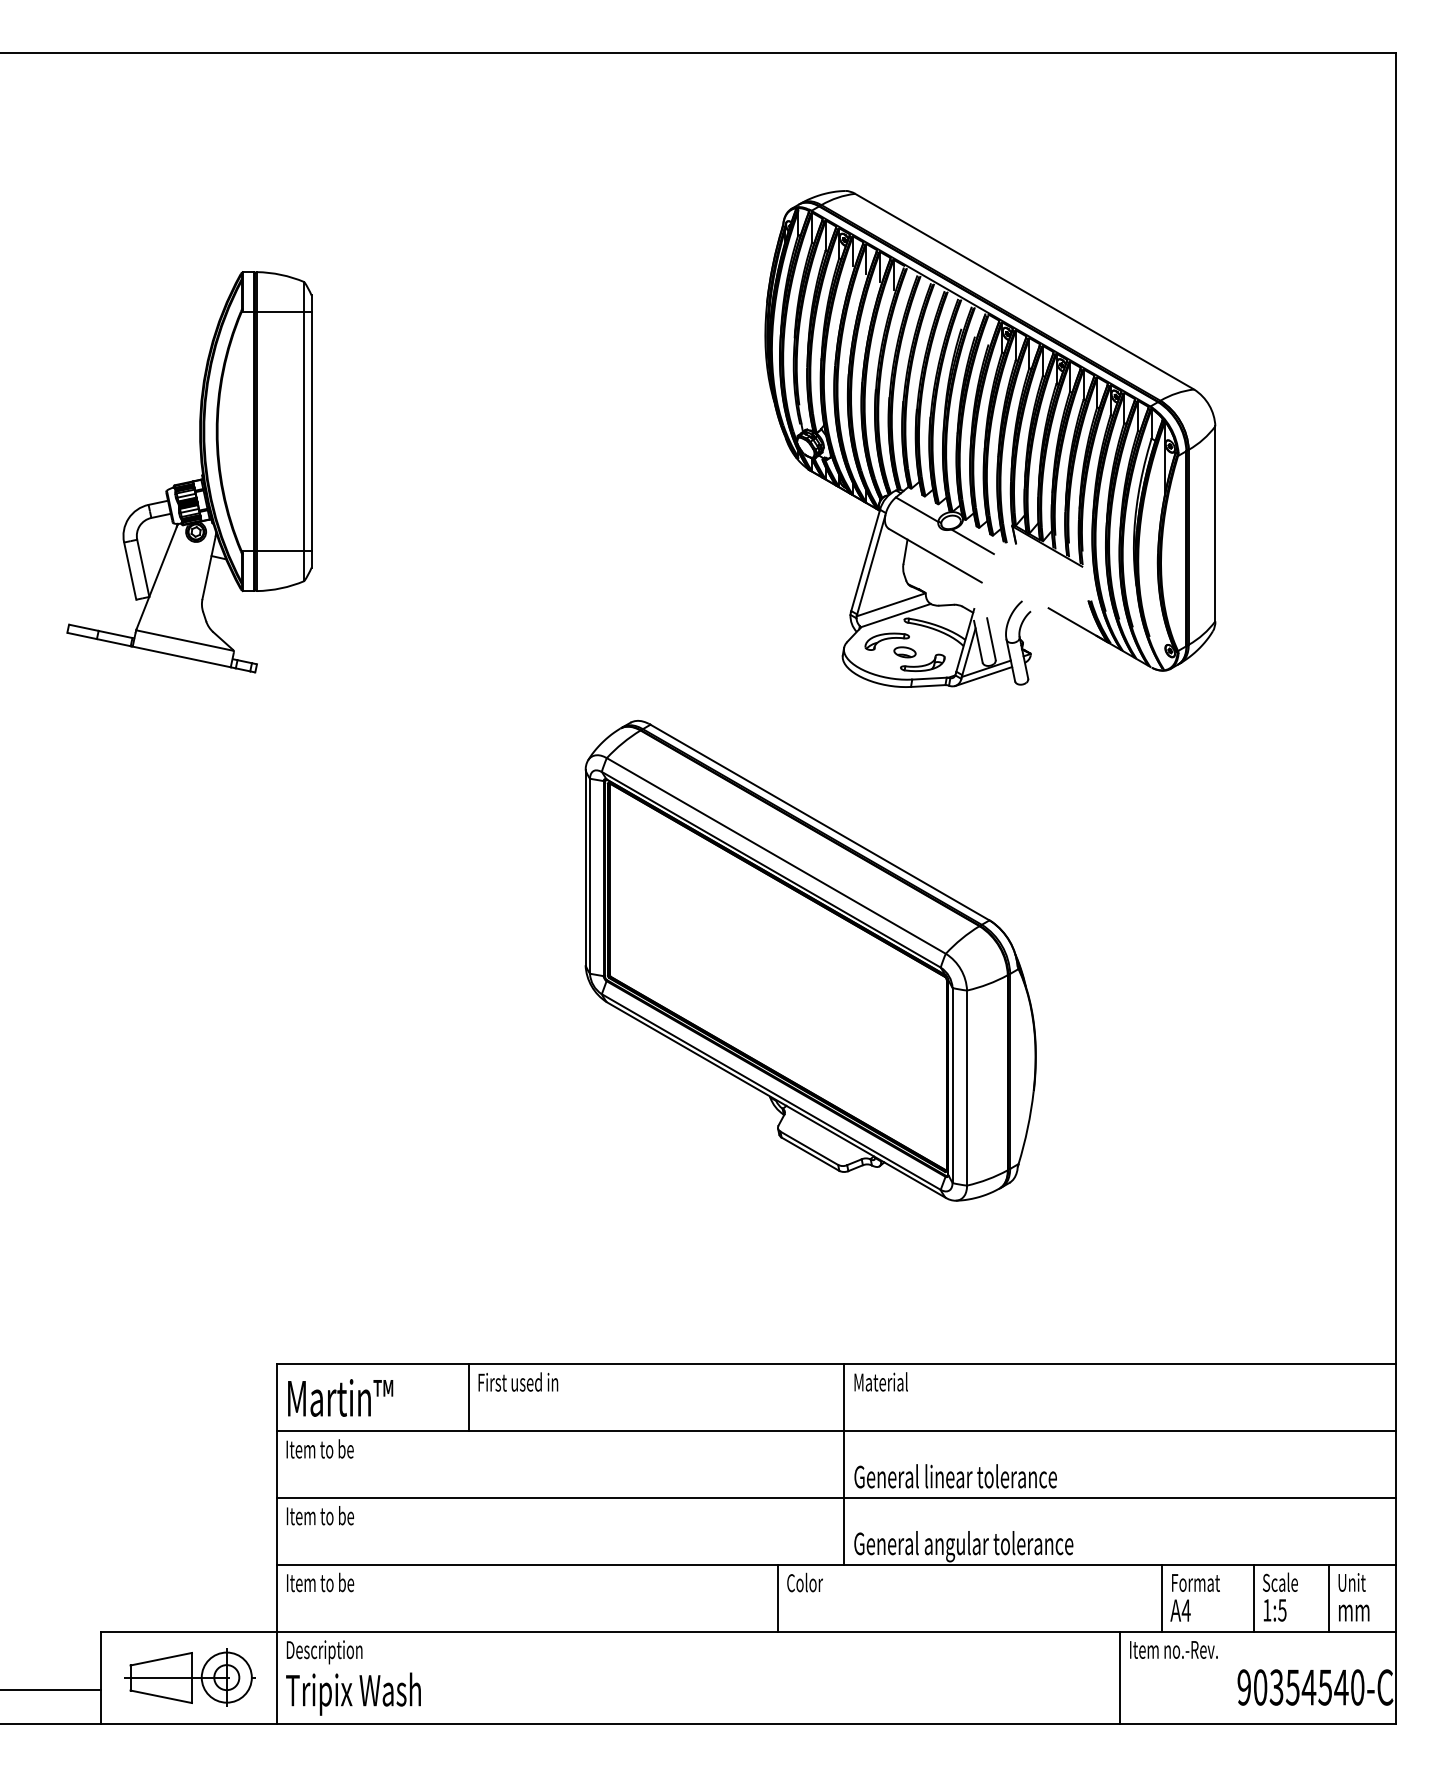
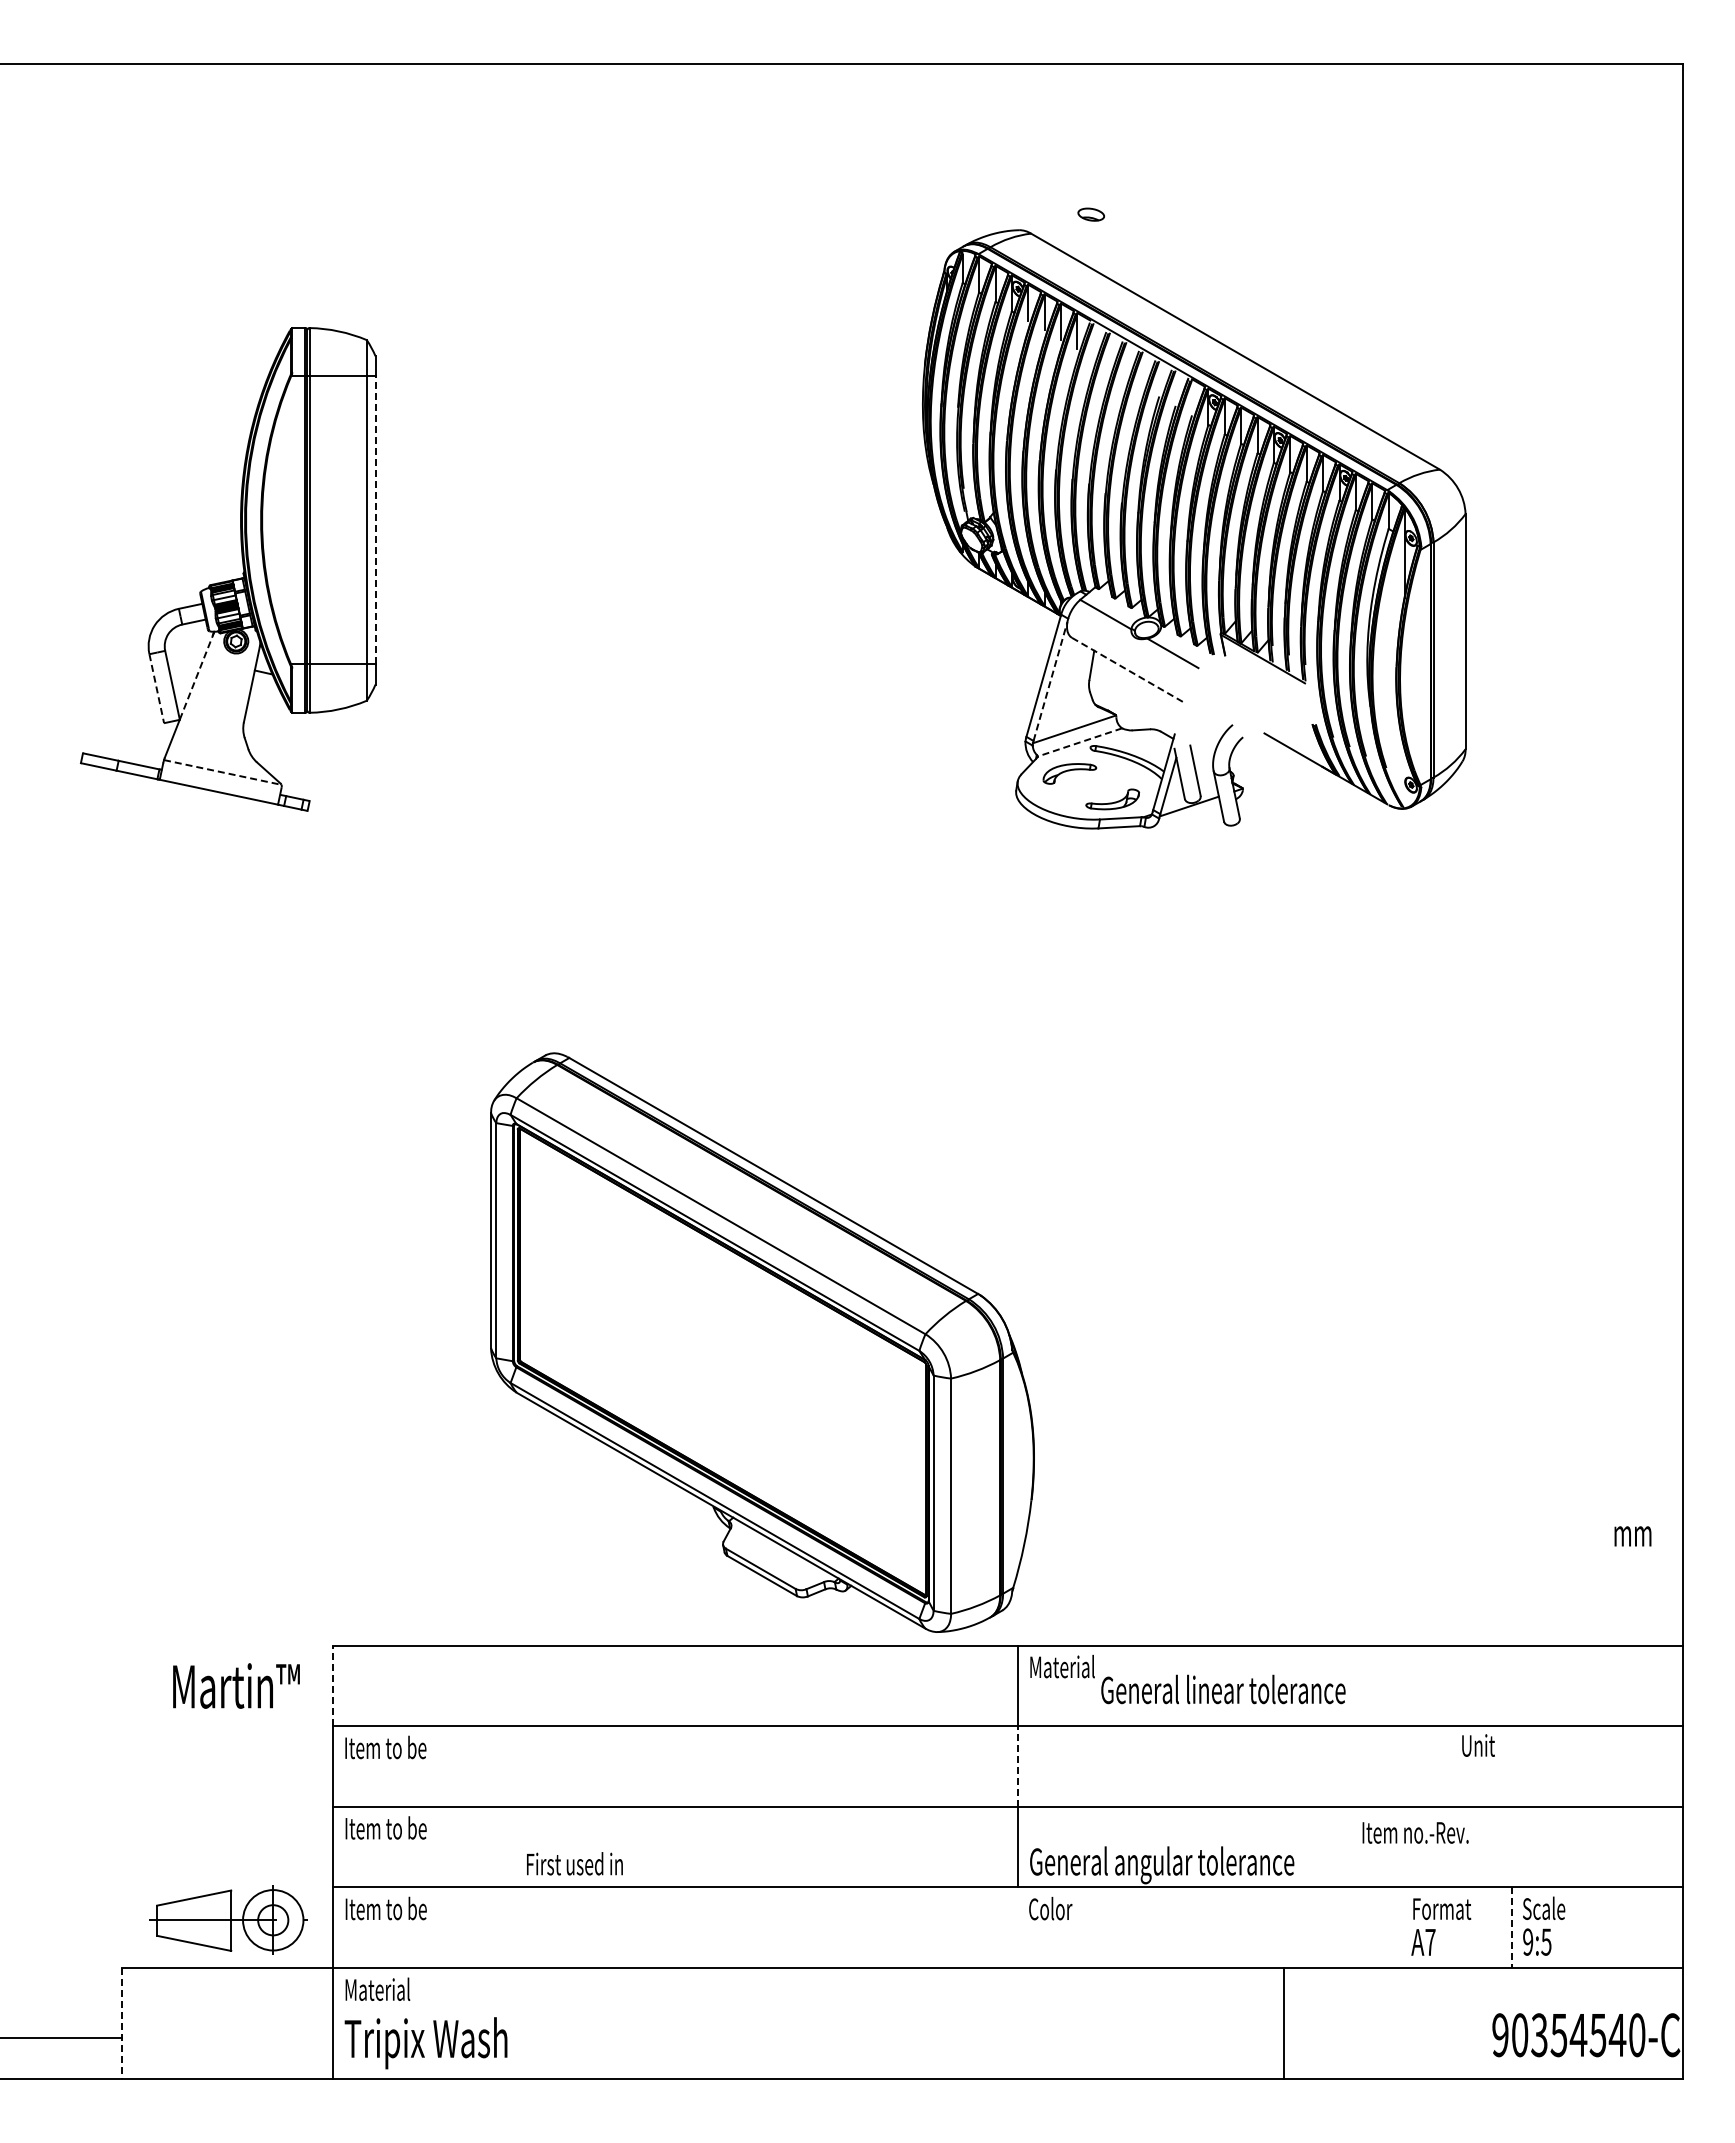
line: (311, 430) -> (375, 519), solid -> dashed
line: (935, 556) -> (1127, 670), solid -> dashed
line: (163, 561) -> (196, 676), solid -> dashed
line: (871, 565) -> (1050, 681), solid -> dashed
line: (130, 571) -> (156, 689), solid -> dashed
line: (895, 615) -> (1079, 742), solid -> dashed
line: (185, 640) -> (223, 772), solid -> dashed
part: (904, 652) -> (1090, 214), moved
line: (983, 676) -> (1185, 815), removed
part: (810, 960) -> (762, 1342), moved
text: (518, 1381) -> (574, 1863), moved
line: (276, 1397) -> (333, 1685), solid -> dashed
text: (340, 1397) -> (236, 1685), moved
line: (468, 1397) -> (564, 1685), removed
line: (844, 1463) -> (1018, 1765), solid -> dashed
text: (955, 1476) -> (1223, 1689), moved
text: (804, 1582) -> (1050, 1908), moved
text: (1352, 1582) -> (1478, 1745), moved
line: (777, 1598) -> (937, 1927), removed
line: (1161, 1598) -> (1400, 1927), removed
line: (1328, 1598) -> (1602, 1927), removed
line: (1253, 1599) -> (1511, 1928), solid -> dashed
text: (1267, 1609) -> (1528, 1941), 1:5 -> 9:5
text: (1186, 1610) -> (1430, 1942), A4 -> A7
text: (1353, 1613) -> (1632, 1536), moved
text: (1173, 1649) -> (1415, 1832), moved
text: (324, 1652) -> (391, 1992), Description -> Material
part: (189, 1676) -> (228, 1919), moved
line: (1119, 1676) -> (1283, 2022), moved
line: (100, 1677) -> (121, 2023), solid -> dashed

